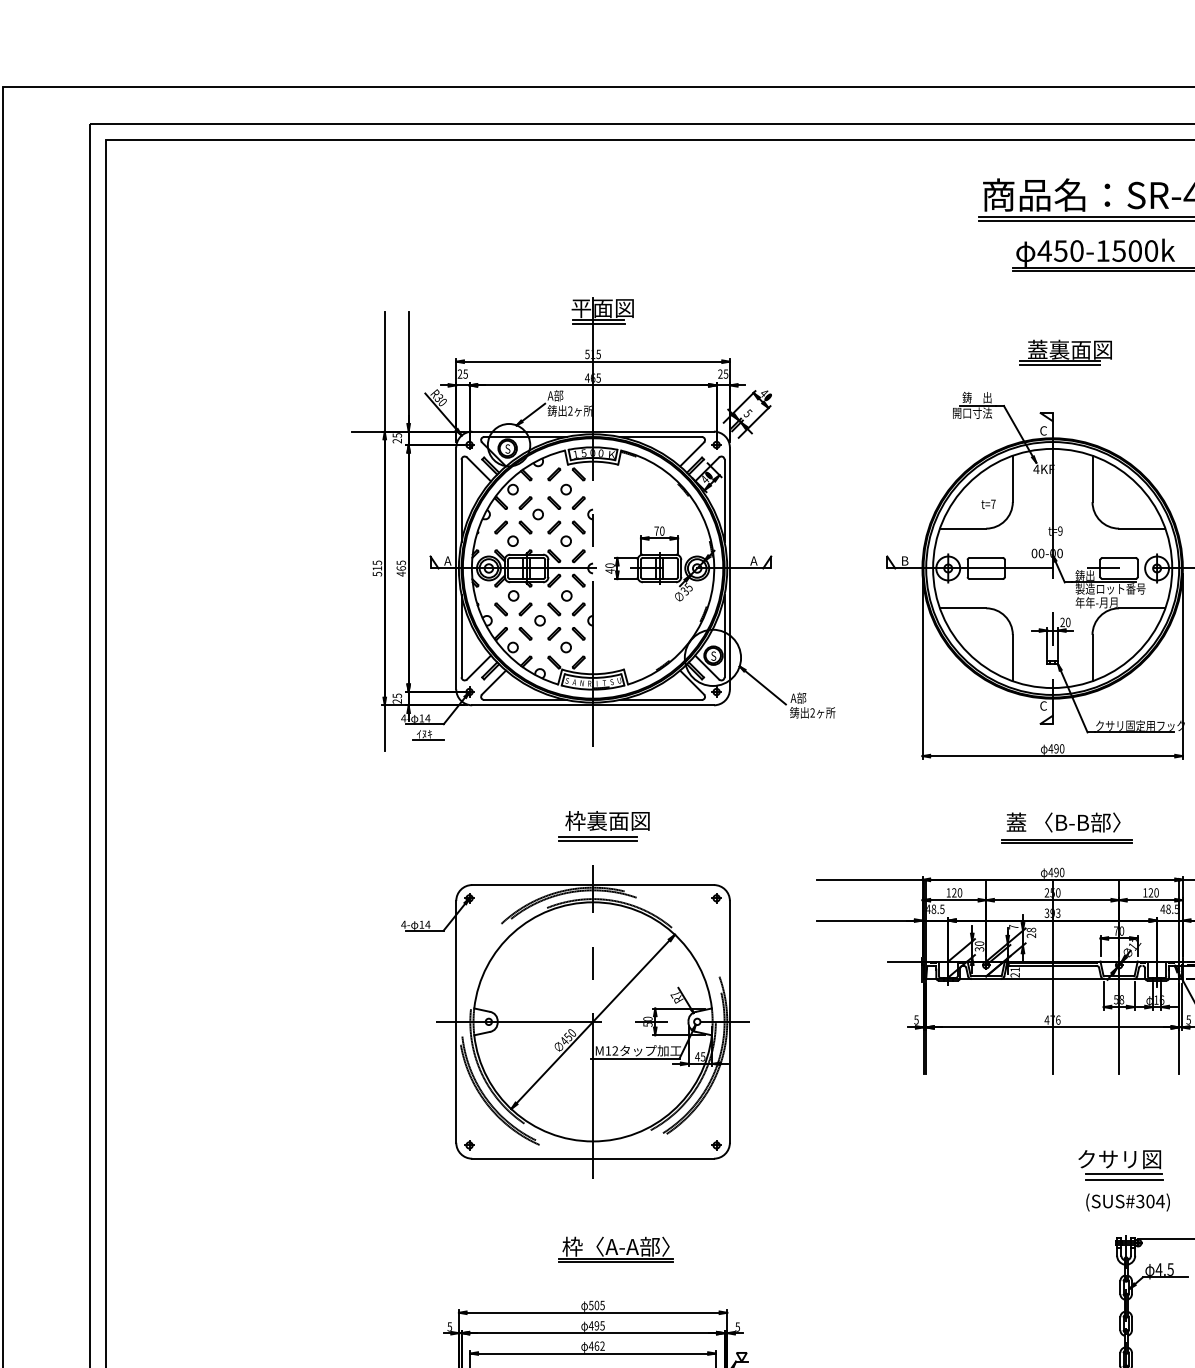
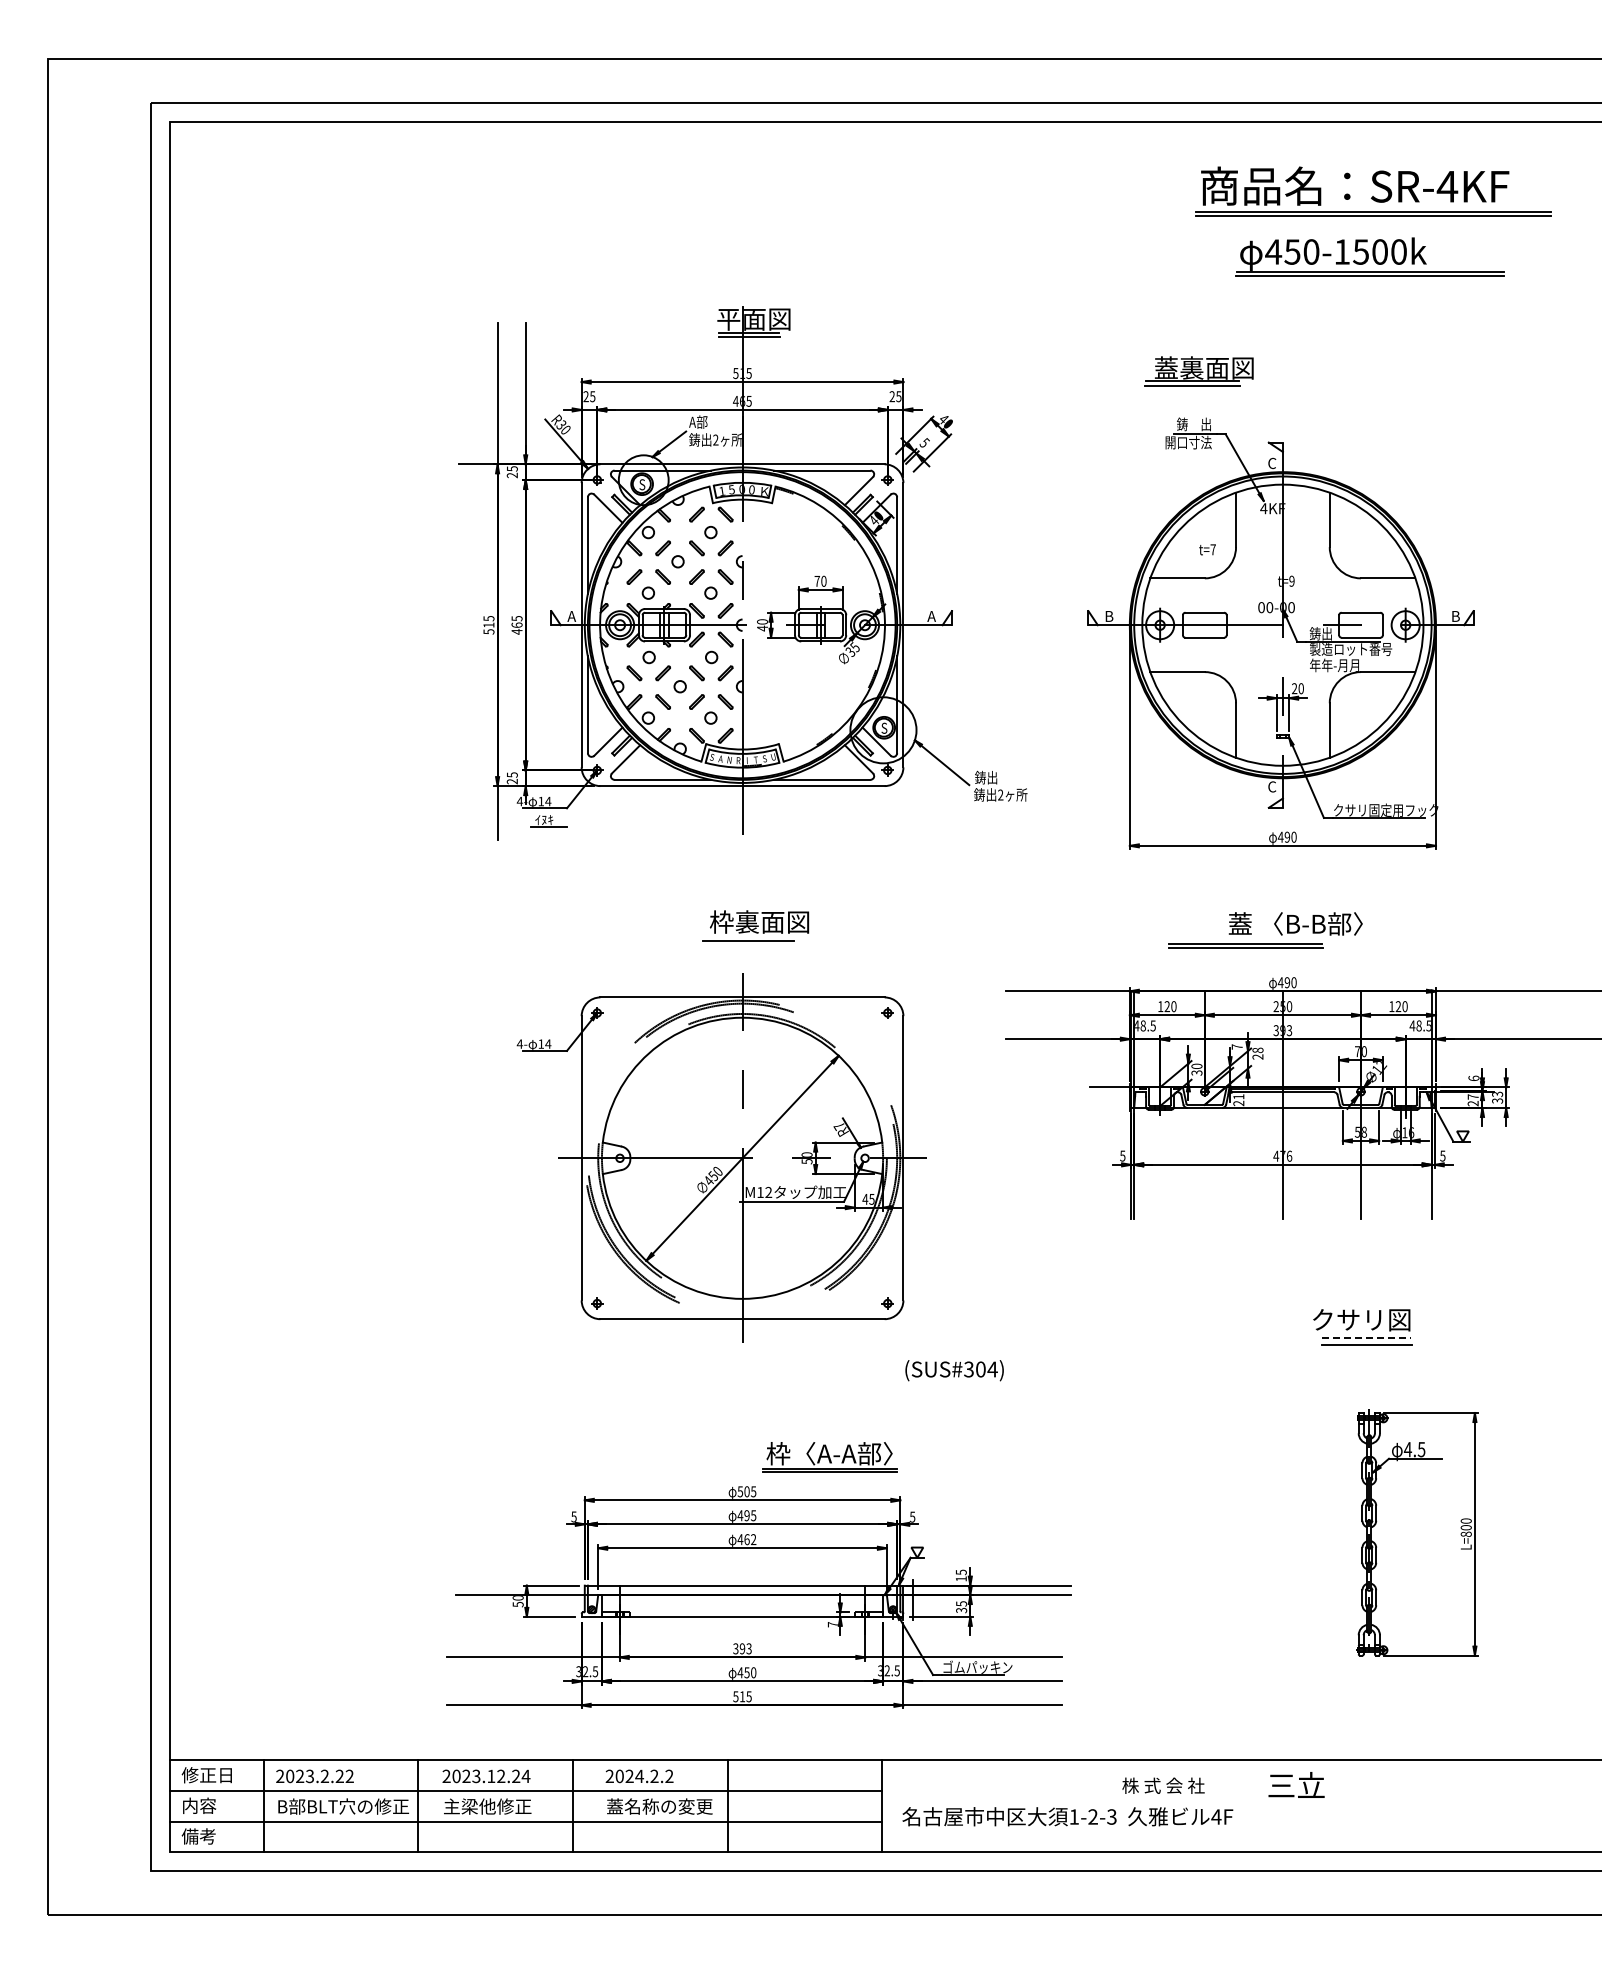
part: (1065, 352) -> (1198, 371), moved
text: (799, 697) -> (985, 777), A部 -> 鋳出
line: (598, 840) -> (748, 945), removed
part: (1066, 840) -> (1245, 945), moved
line: (1123, 1174) -> (1366, 1337), solid -> dashed
text: (1128, 1202) -> (954, 1370), moved
part: (616, 1249) -> (829, 1457), moved

